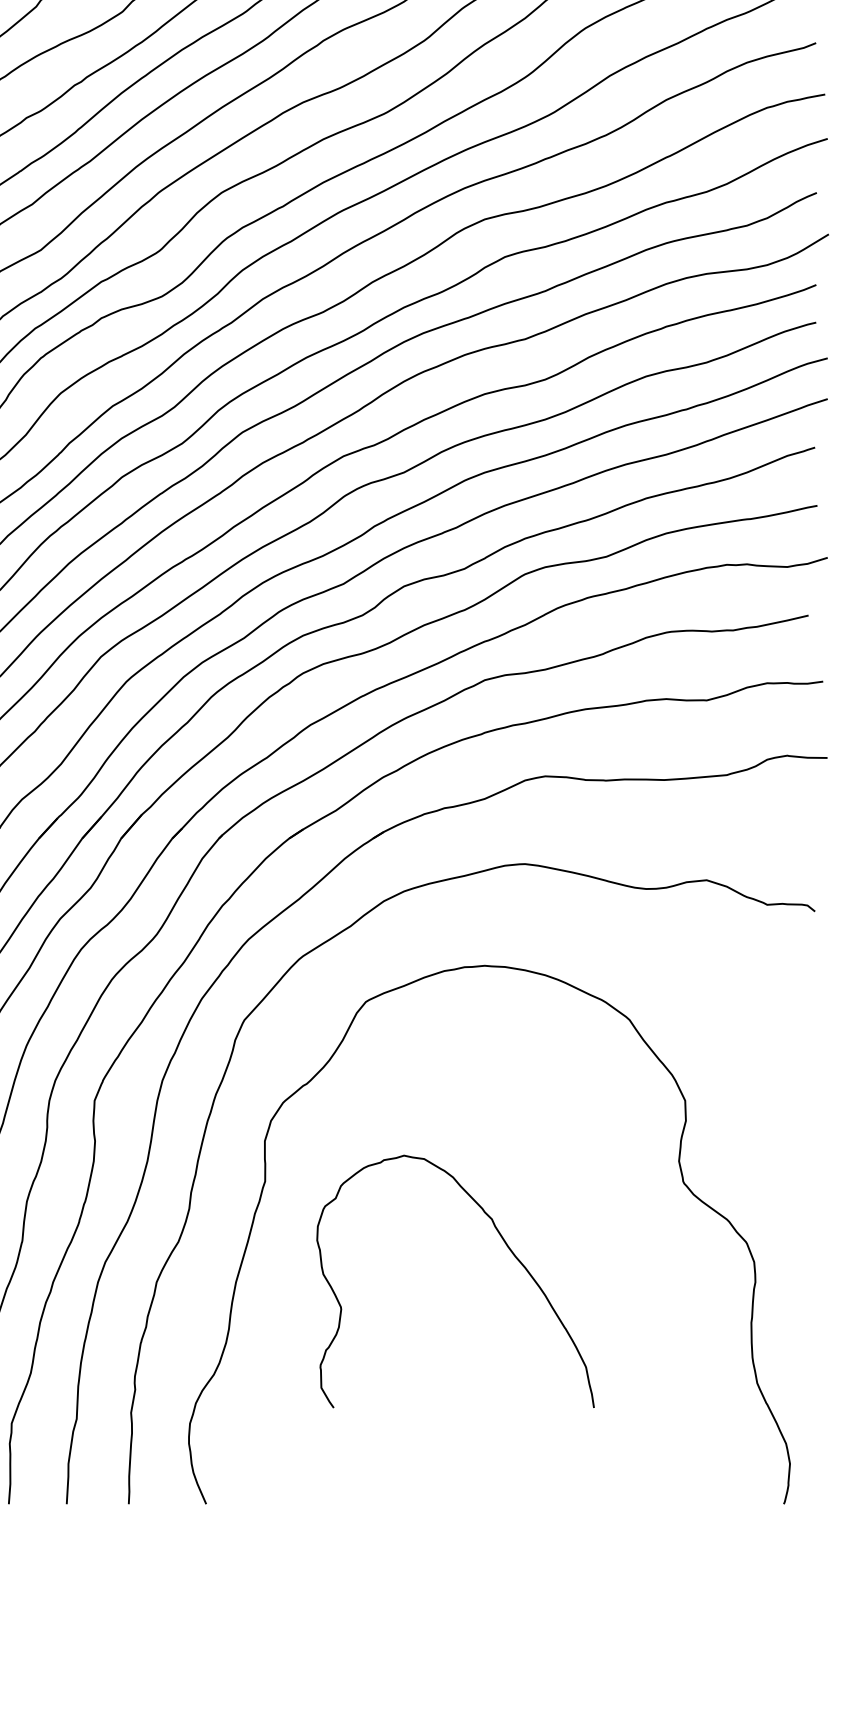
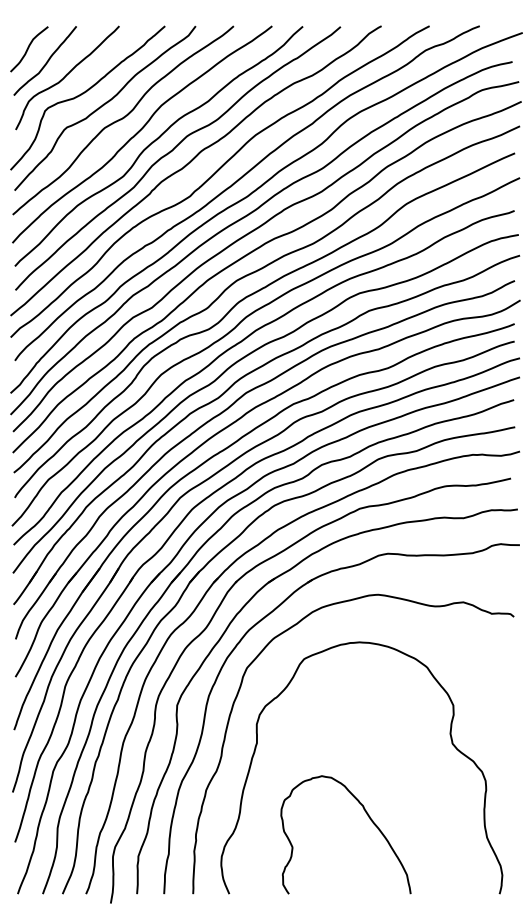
curve: (503, 1244) -> (368, 817), moved

